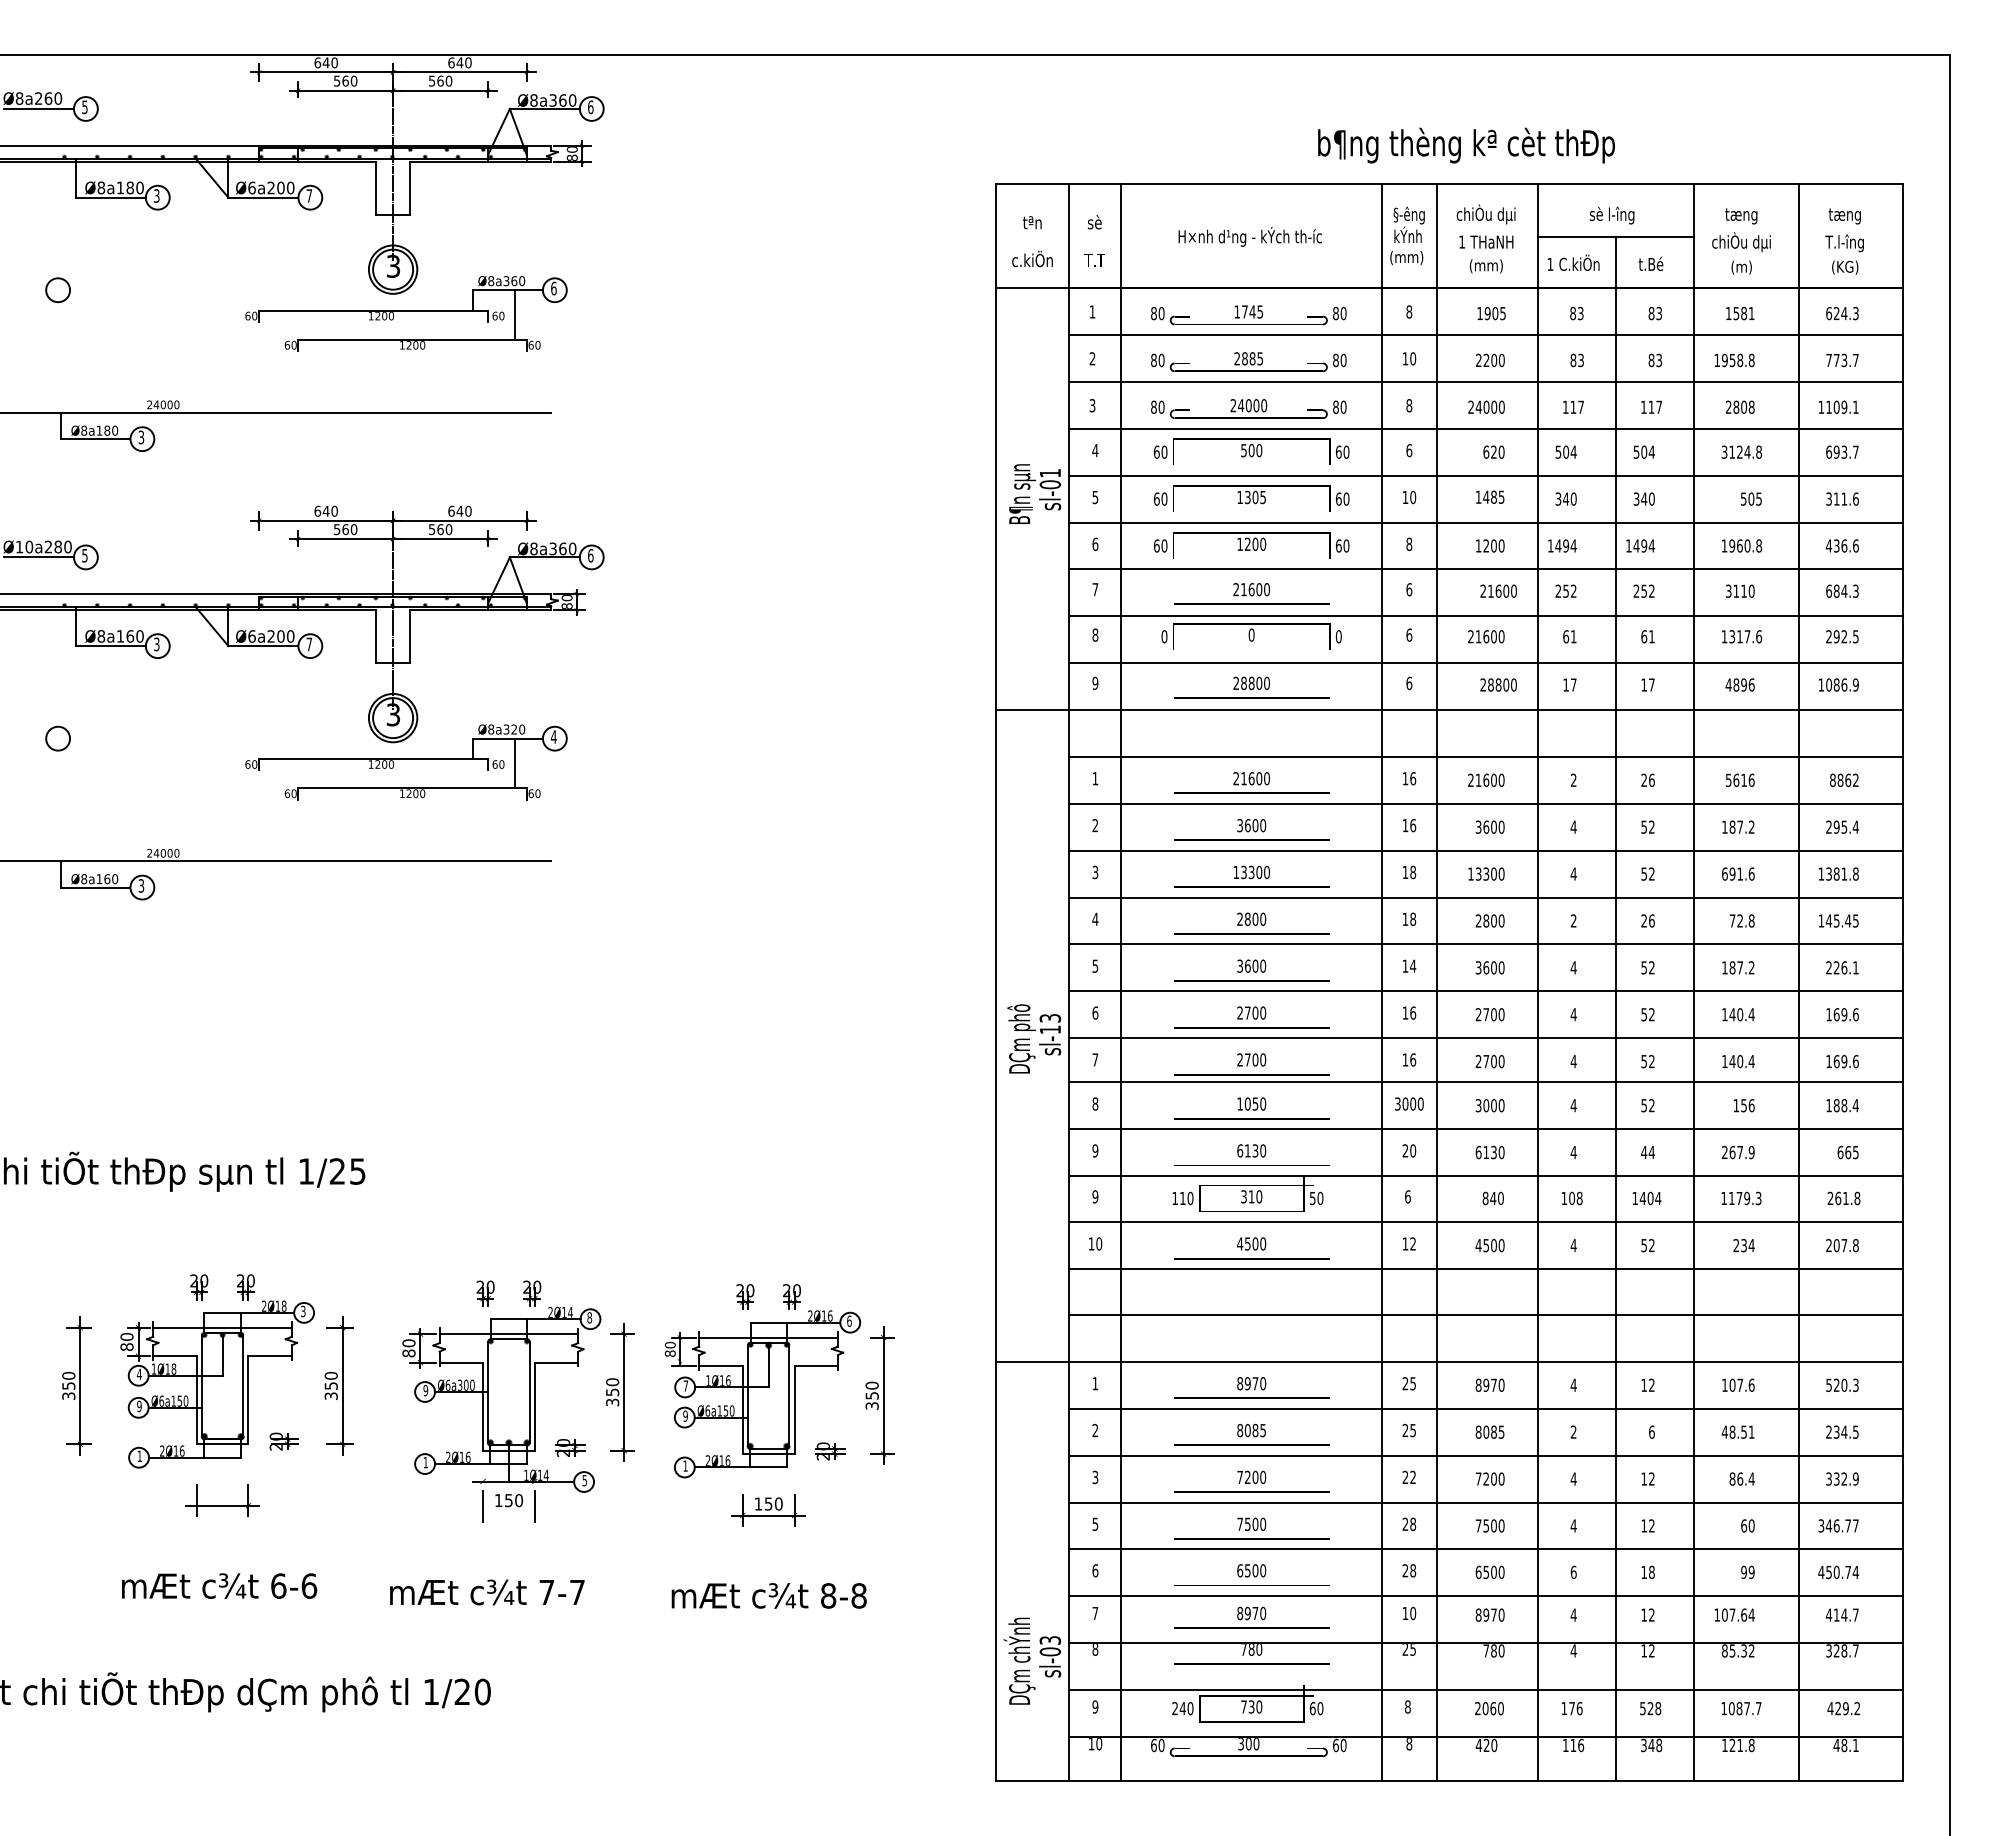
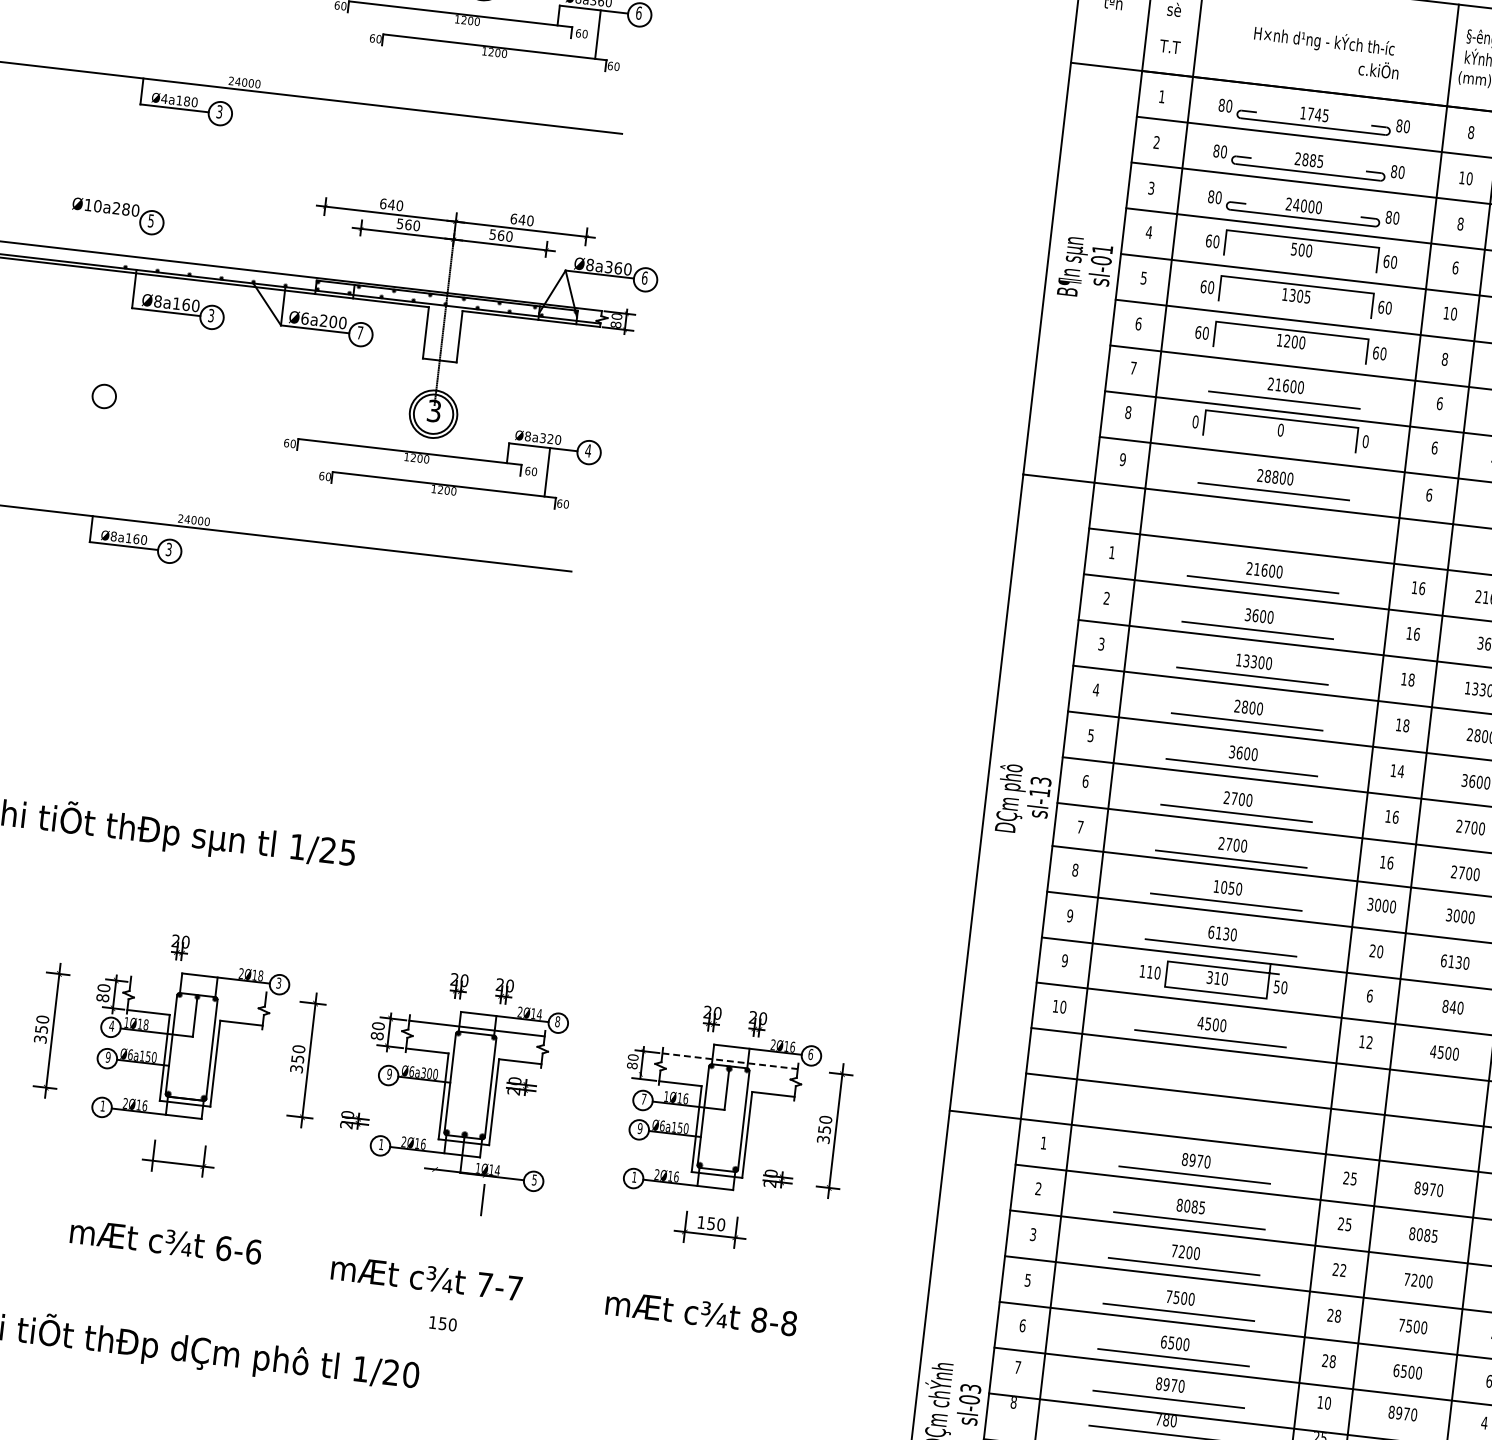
text: (1032, 258) -> (1378, 69), moved
text: (83, 430) -> (163, 98), Ø8a180 -> Ø4a180
line: (38, 557) -> (105, 217), removed
part: (245, 1287) -> (225, 953), removed
line: (222, 1327) -> (198, 989), removed
line: (769, 1337) -> (730, 1061), solid -> dashed
part: (620, 1392) -> (579, 1098), removed
part: (283, 1441) -> (354, 1120), moved
part: (570, 1447) -> (521, 1086), moved
text: (508, 1500) -> (442, 1323), moved
line: (483, 1506) -> (432, 1193), removed

